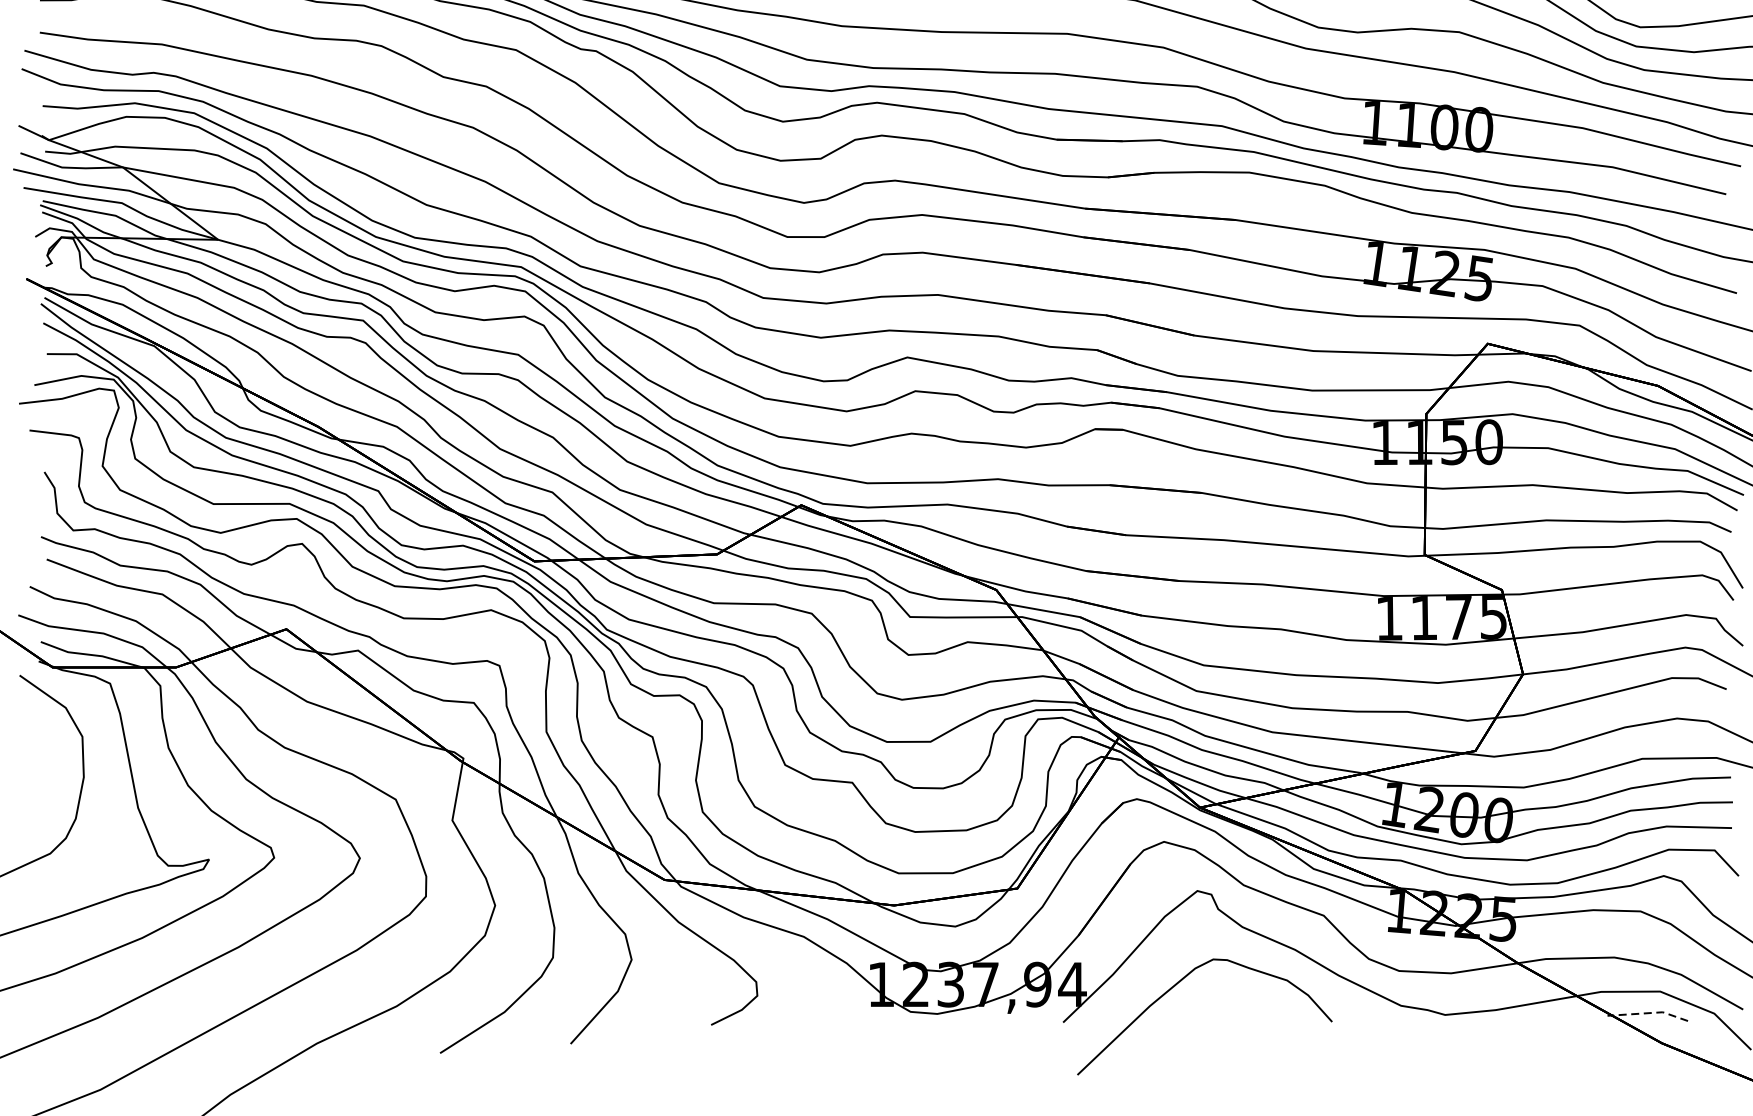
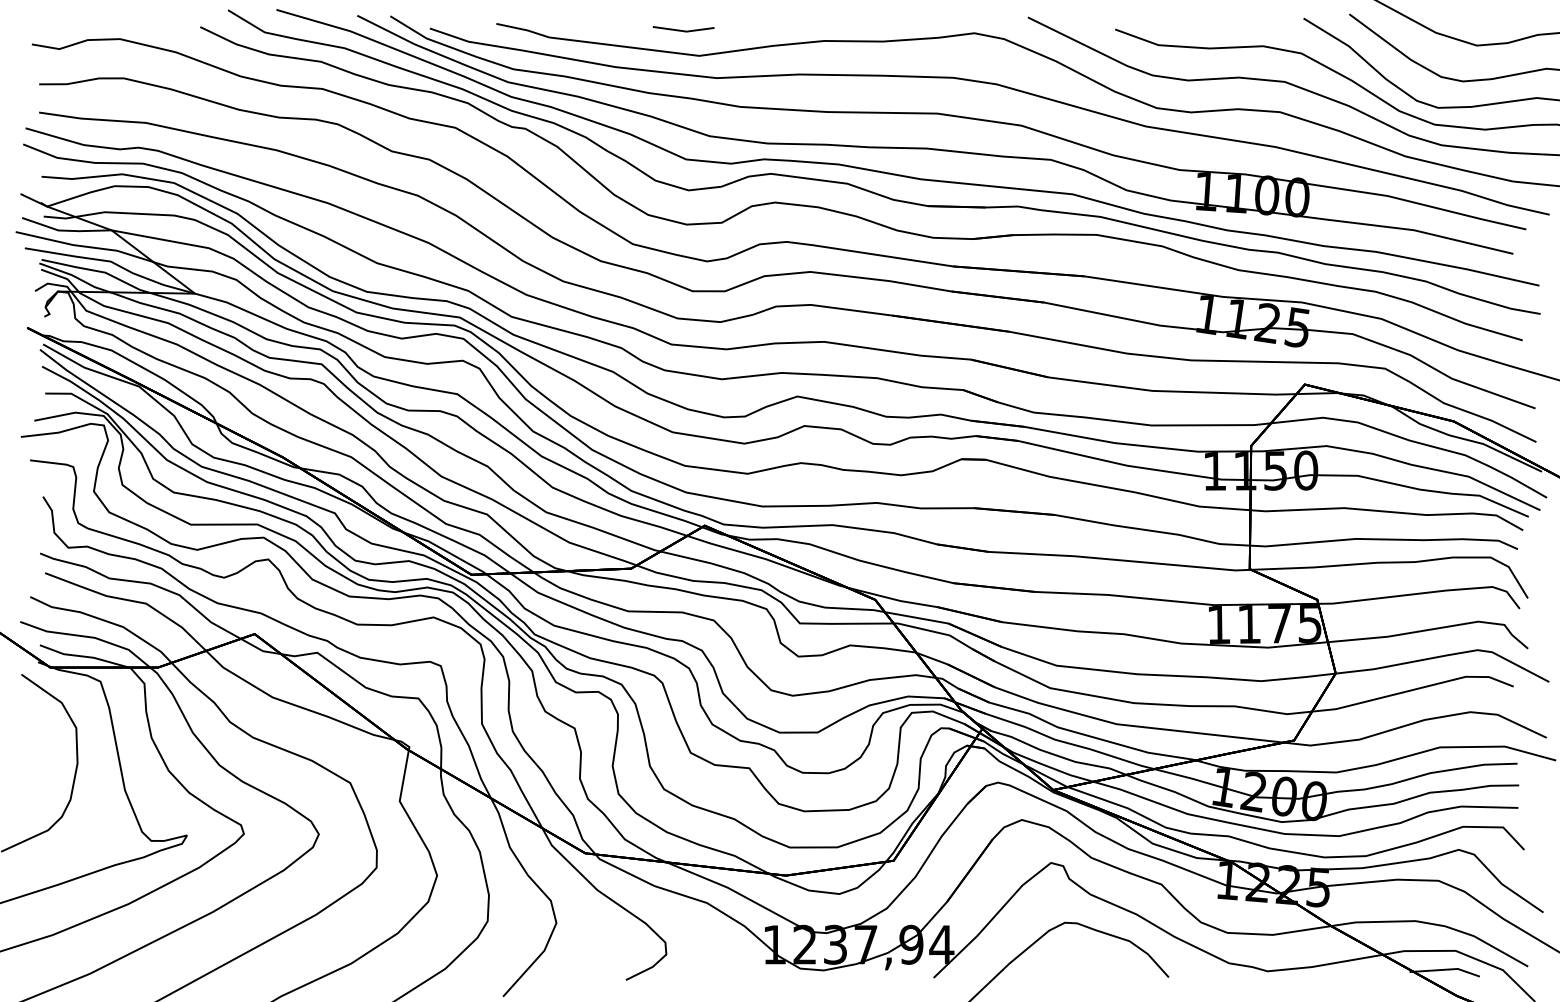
line: (1649, 1012) -> (1446, 969), dashed -> solid

